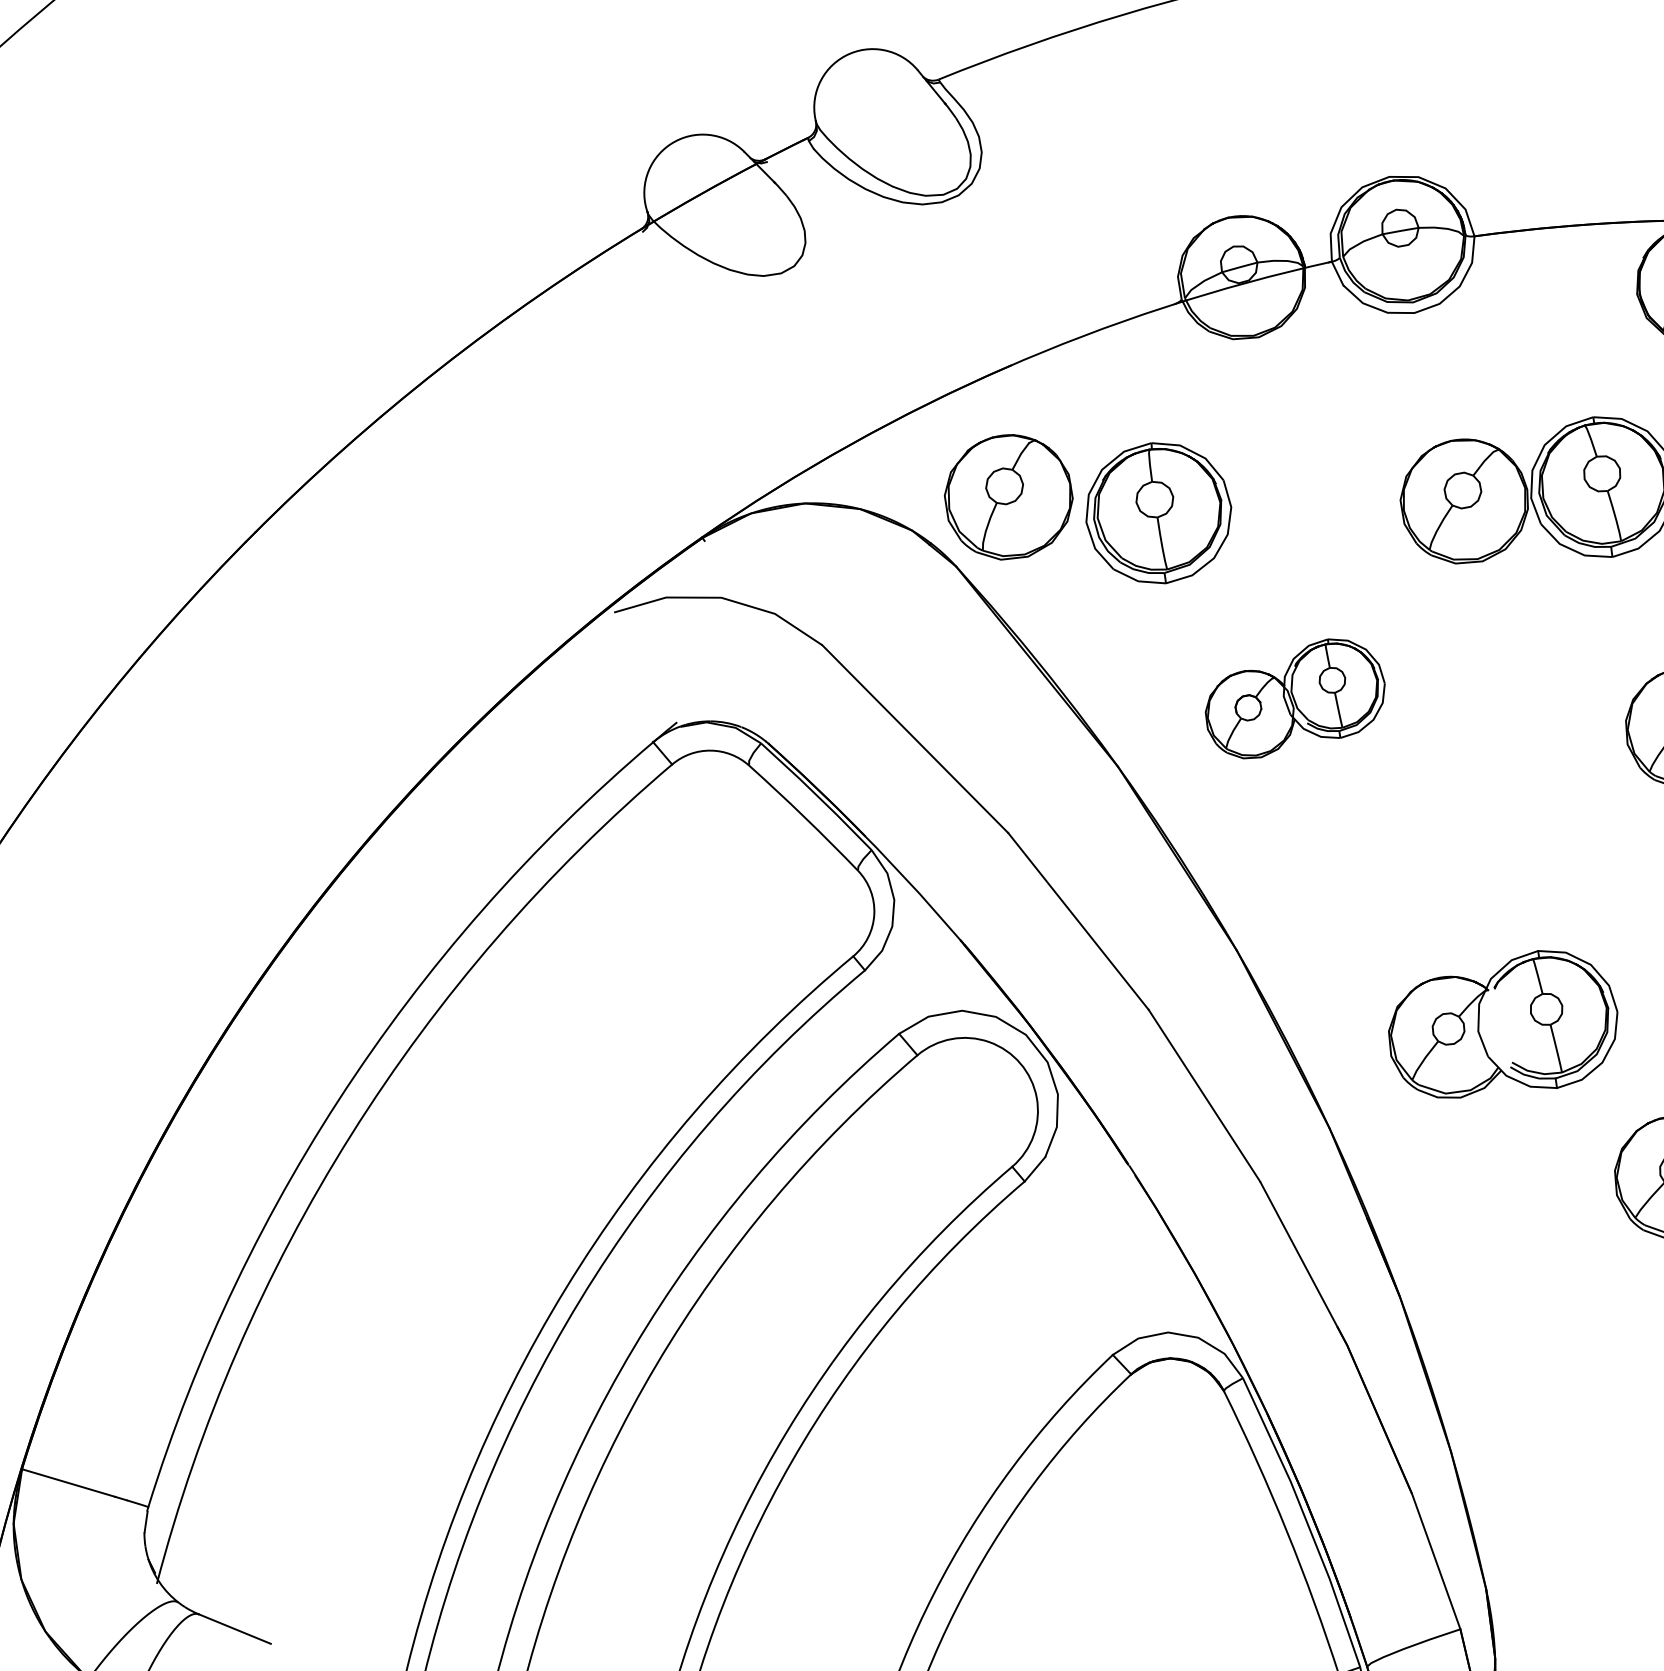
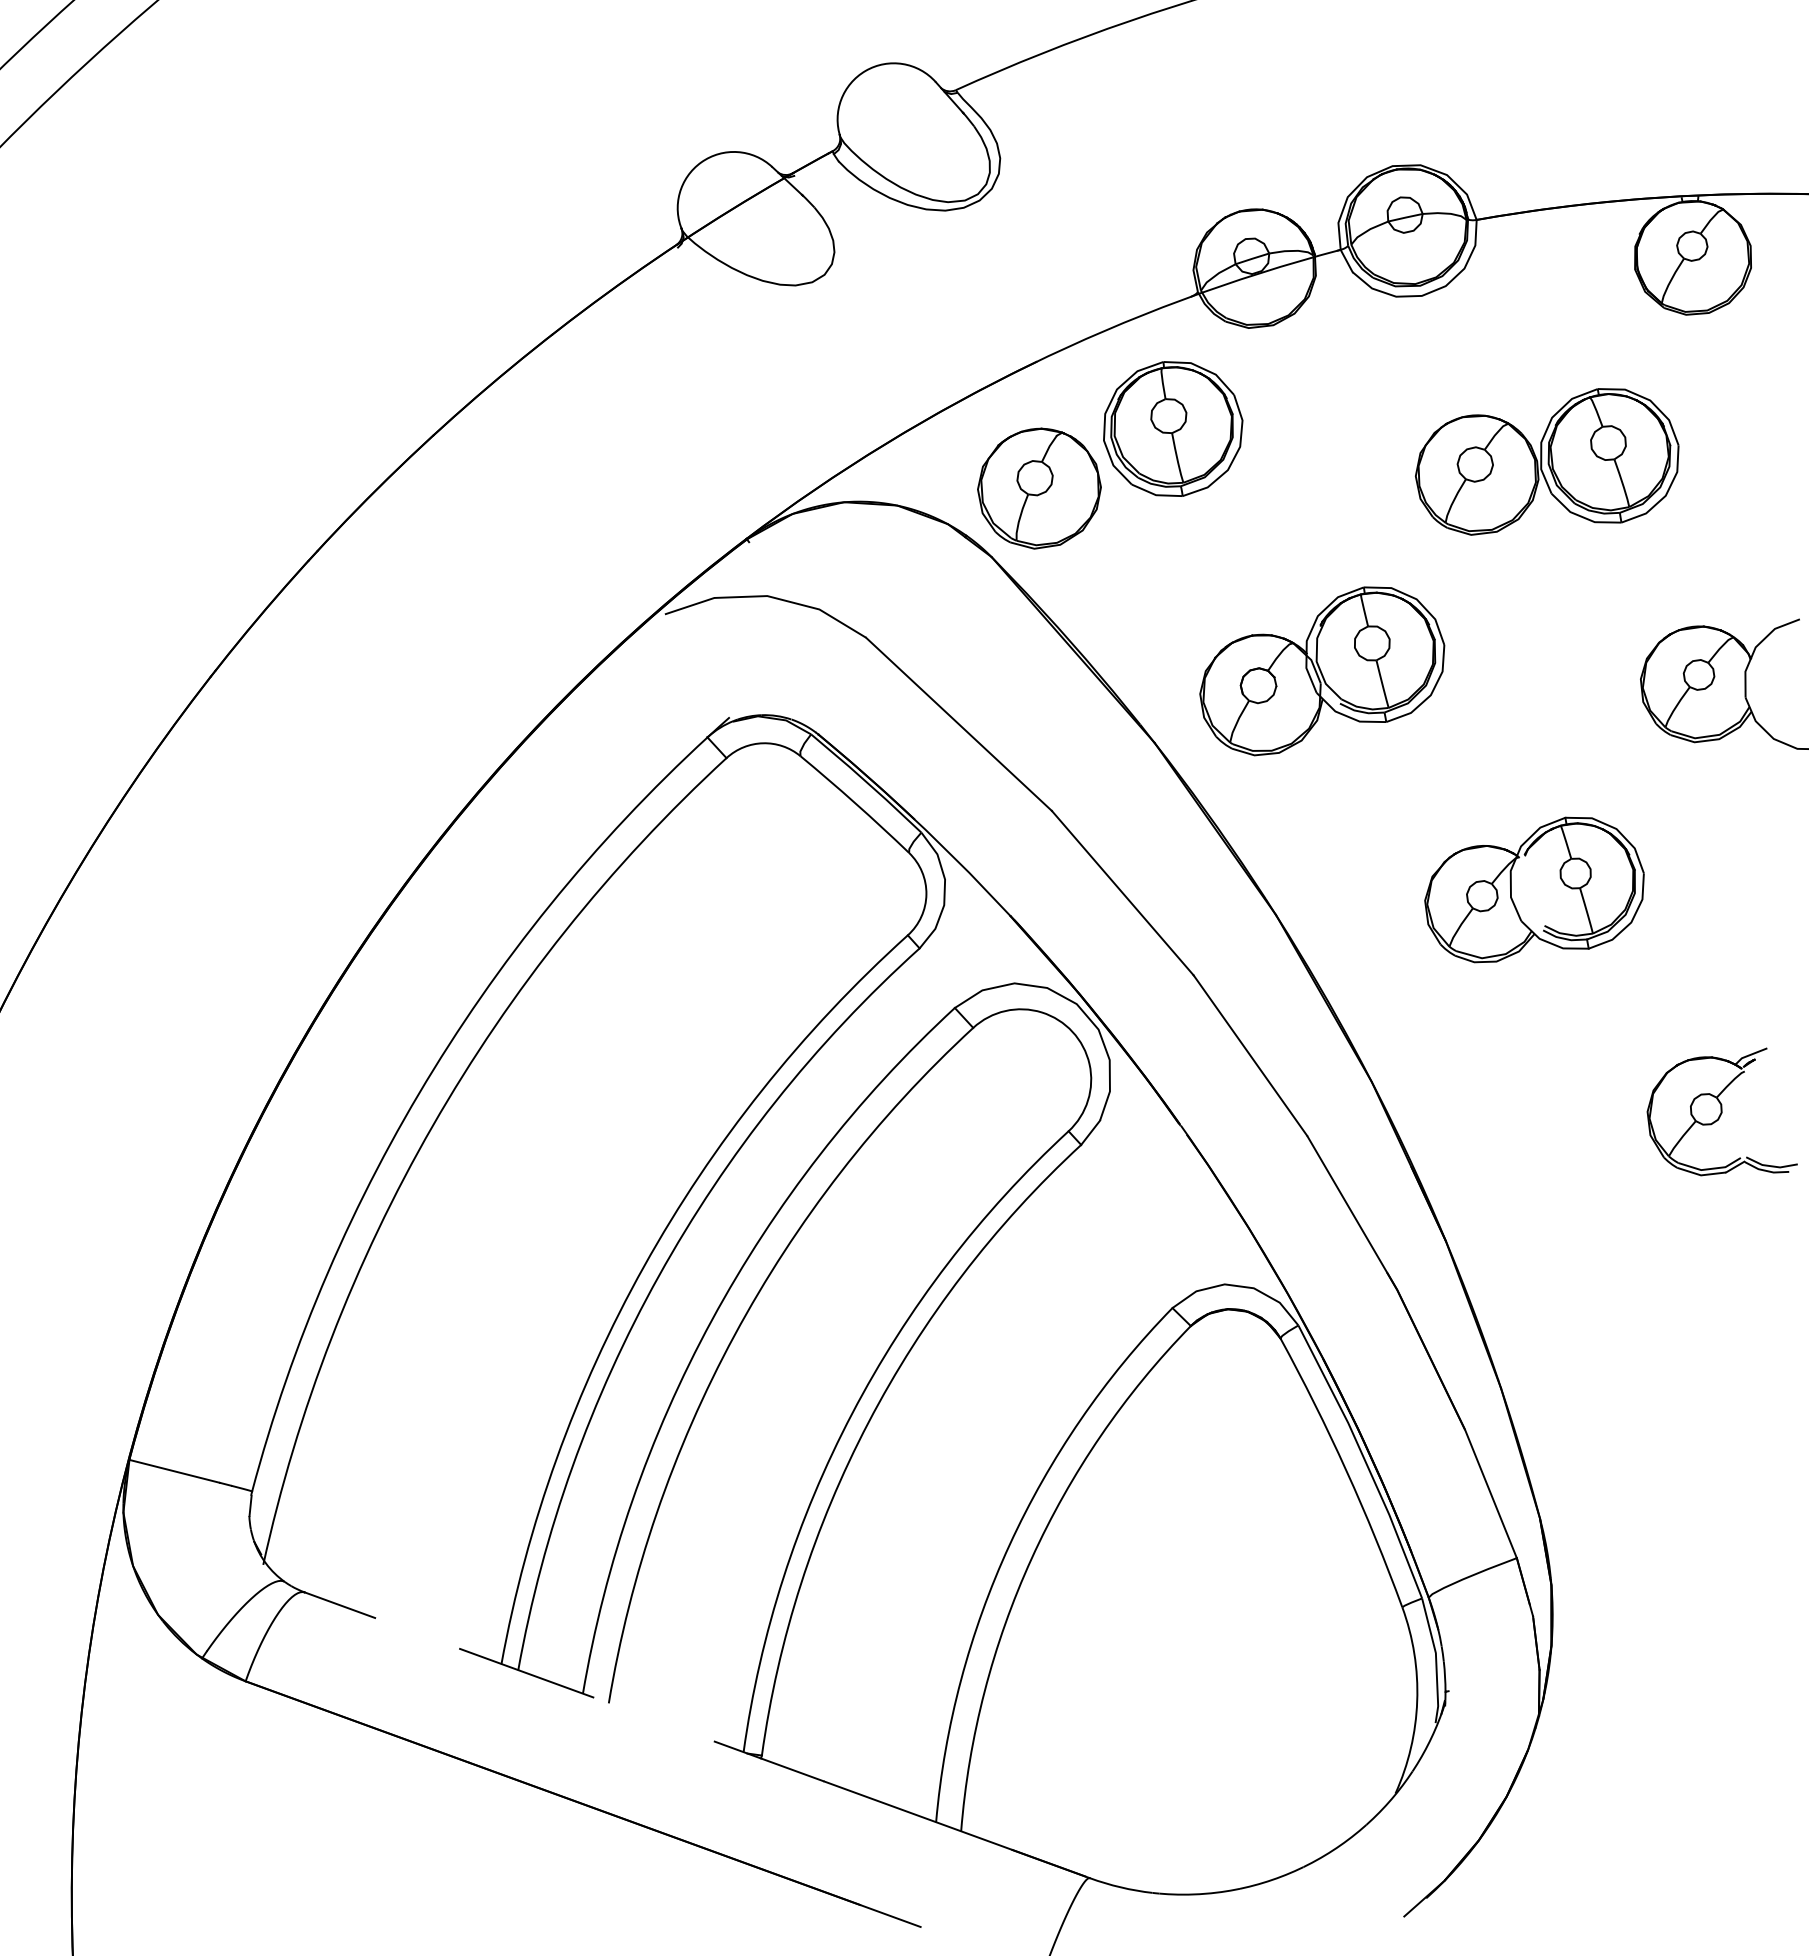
part: (1159, 512) -> (1173, 428), moved
part: (1295, 699) -> (1322, 671), size x1.43
part: (1503, 1024) -> (1534, 889), moved

